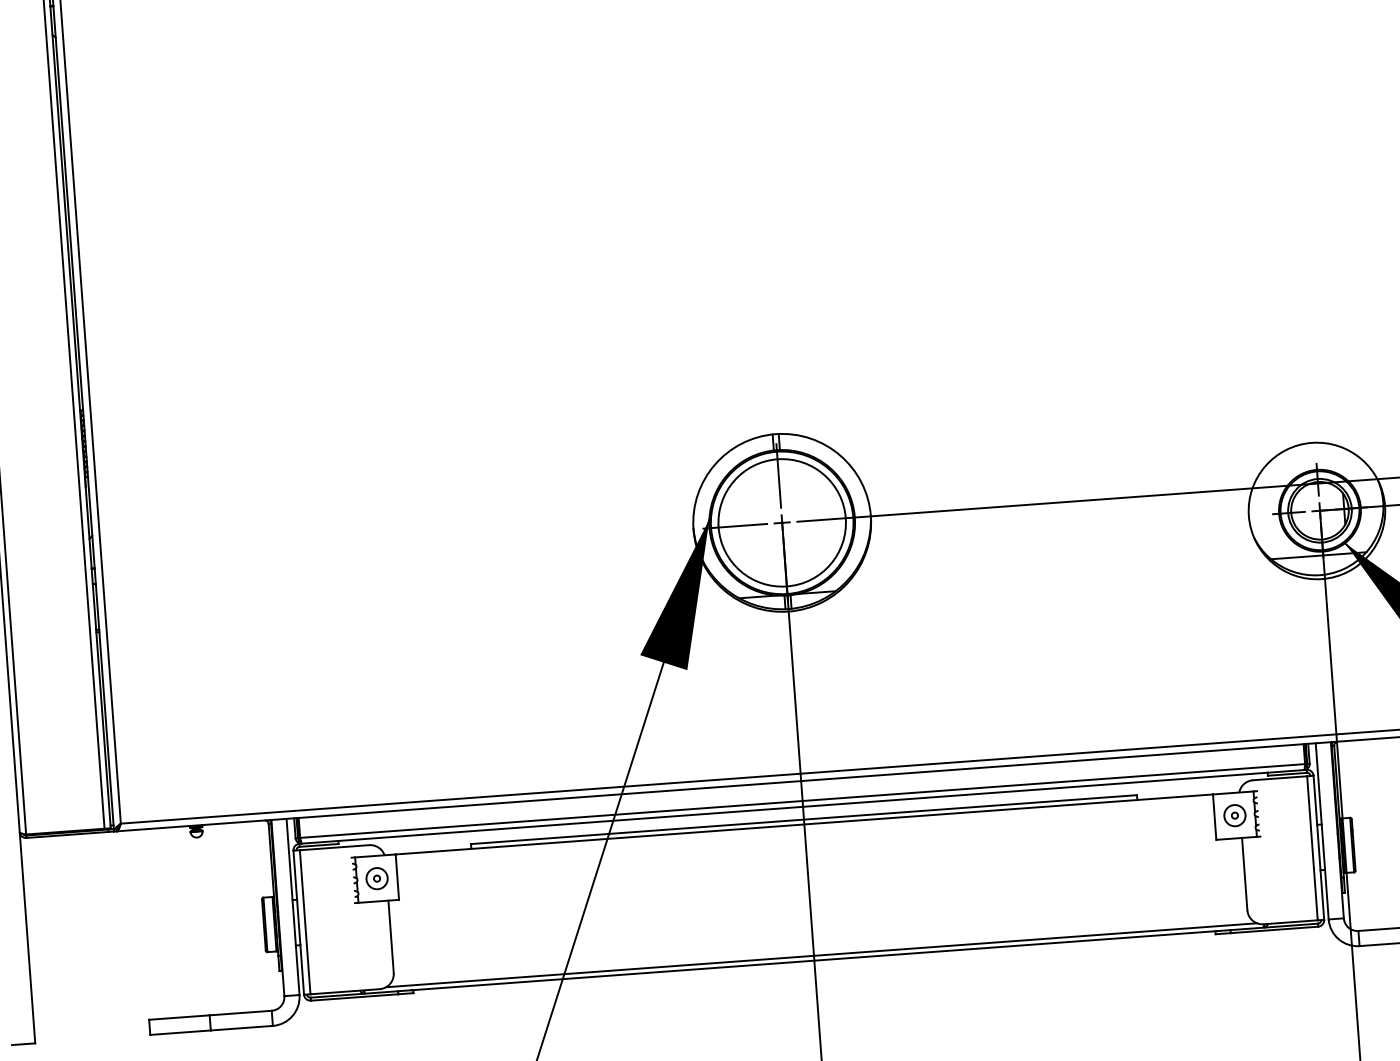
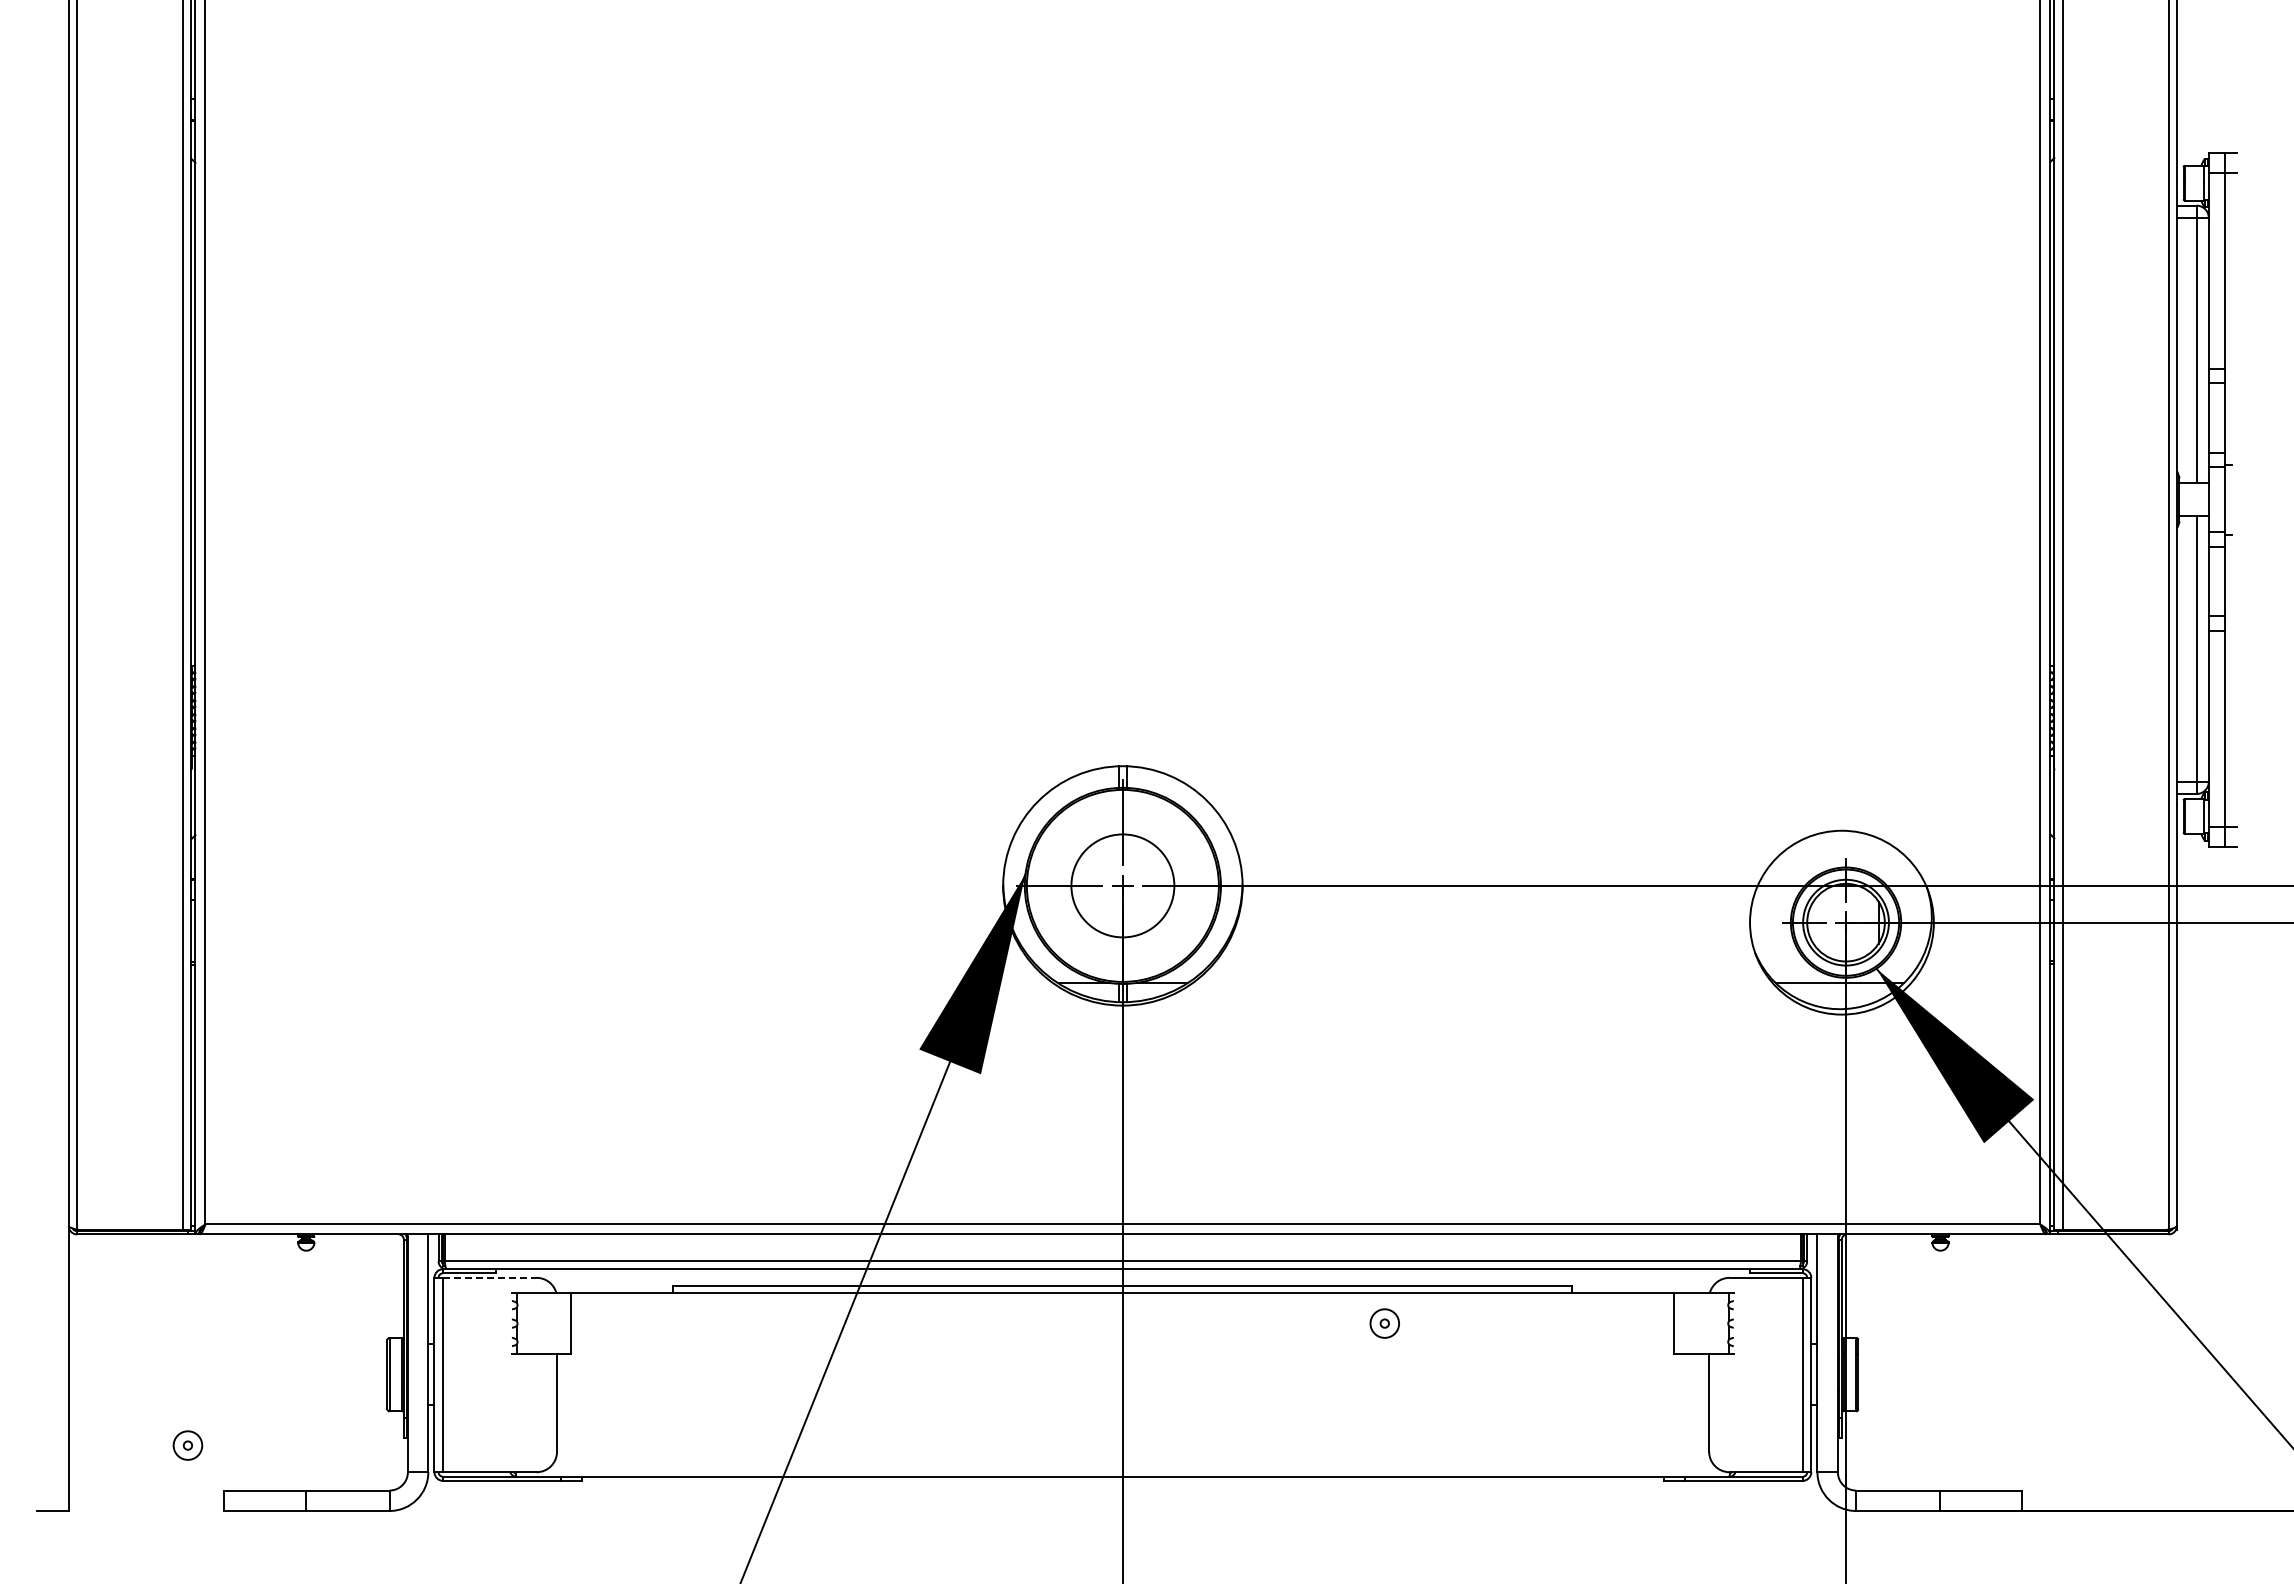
circle: (781, 522) -> (1122, 885), size x0.6
part: (1234, 815) -> (1384, 1323), moved
line: (334, 847) -> (489, 1277), solid -> dashed
part: (376, 878) -> (187, 1445), moved
line: (821, 955) -> (1132, 1470), removed

